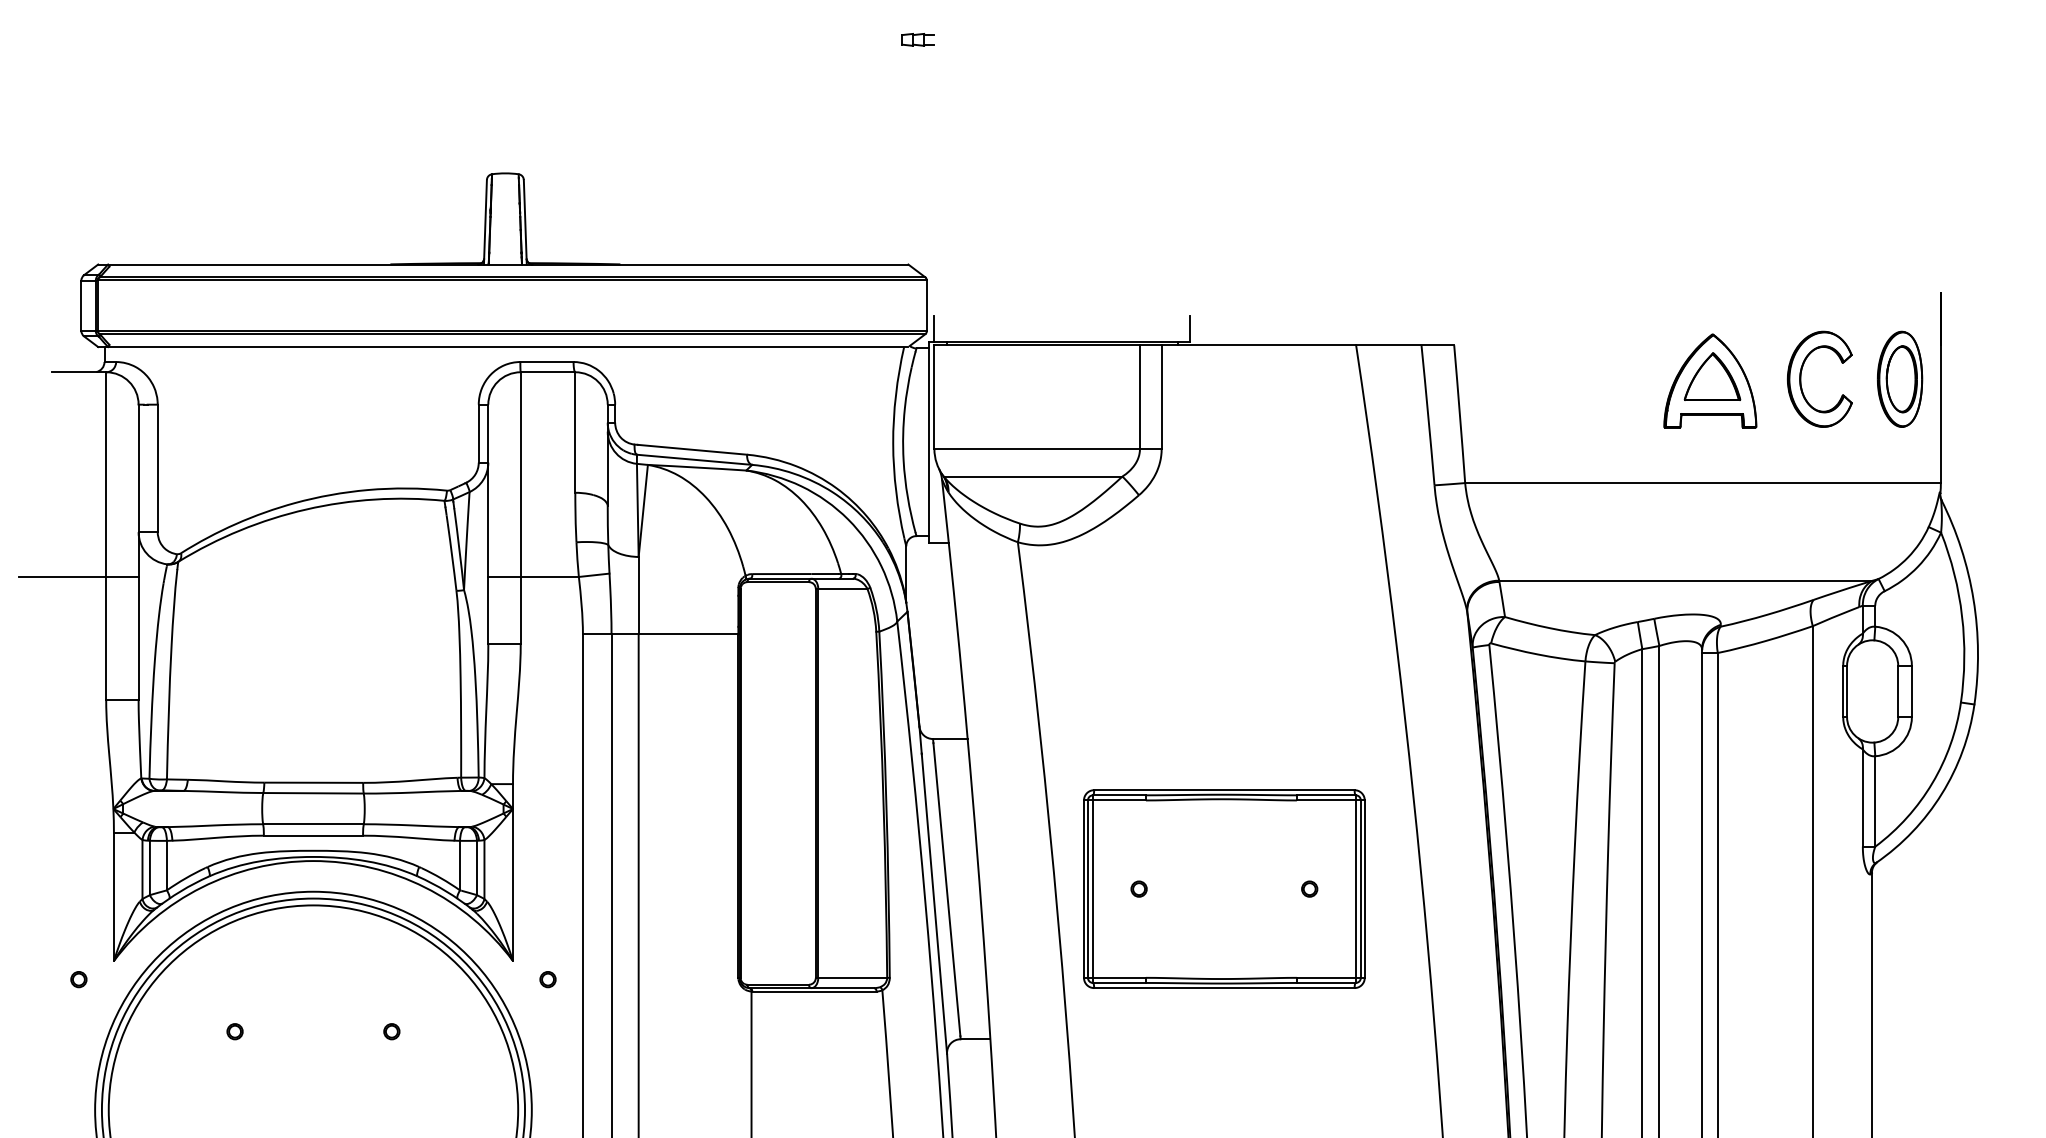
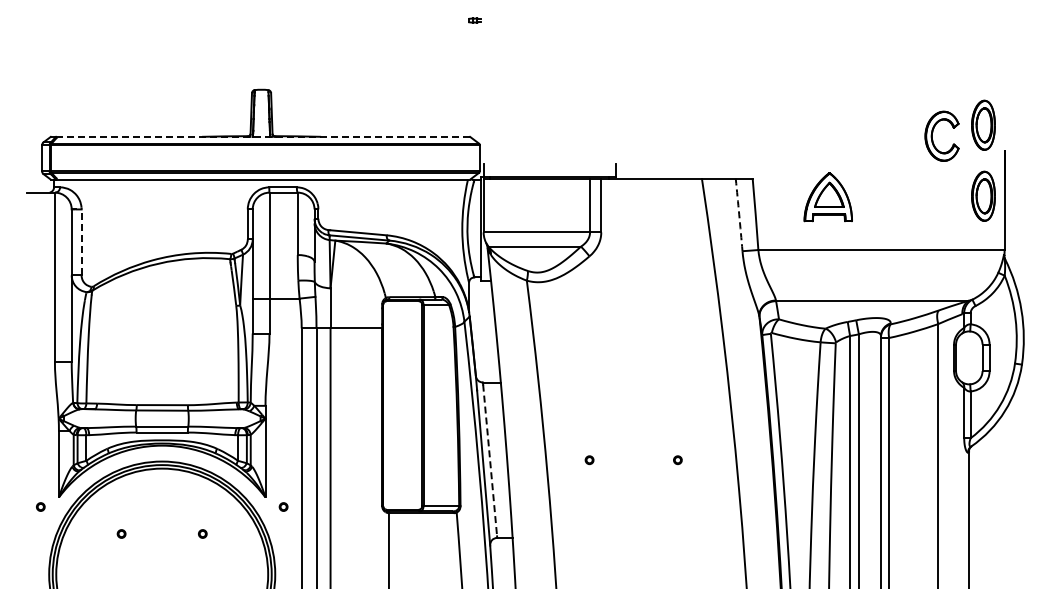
part: (916, 39) -> (474, 20), size x0.7
part: (1900, 240) -> (983, 124), added
line: (509, 263) -> (263, 136), solid -> dashed
part: (1803, 371) -> (933, 132), moved
part: (1708, 381) -> (827, 197), moved
arc: (1428, 414) -> (739, 214), solid -> dashed
line: (157, 468) -> (81, 242), solid -> dashed
line: (78, 576) -> (40, 298), removed
line: (947, 889) -> (490, 460), solid -> dashed
part: (1223, 889) -> (633, 460), removed

